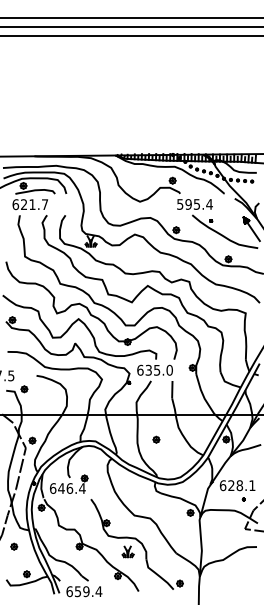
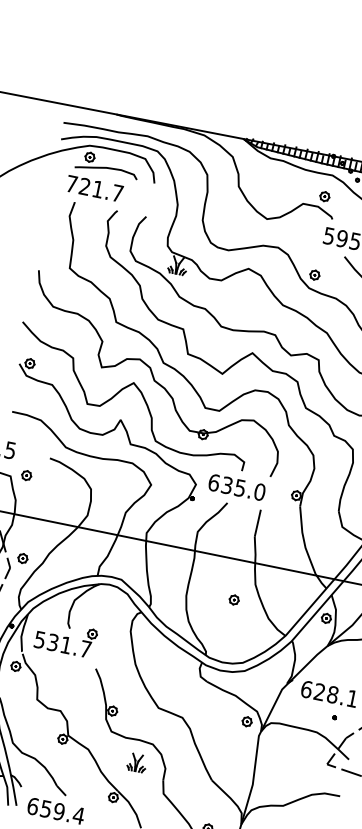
text: (15, 204) -> (71, 183), 621.7 -> 721.7
part: (156, 439) -> (234, 599), moved
text: (67, 488) -> (62, 644), 646.4 -> 531.7

